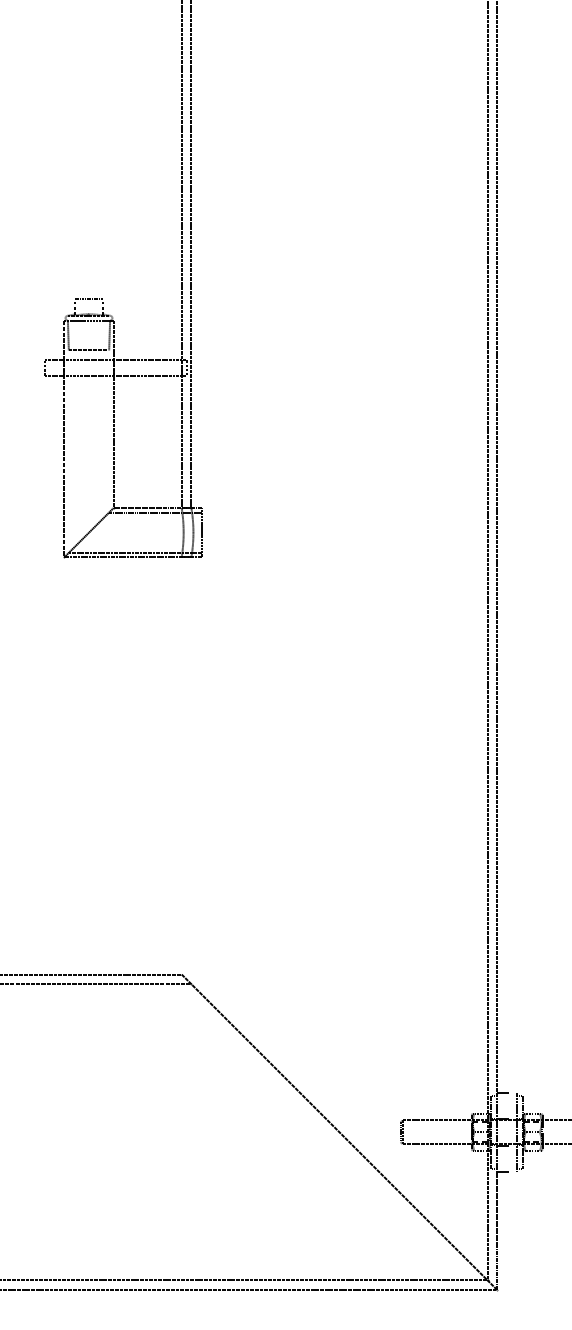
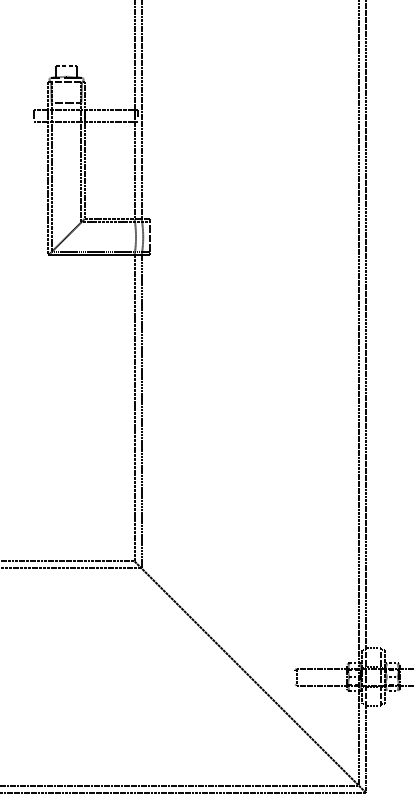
line: (109, 416) -> (81, 151), added
line: (68, 436) -> (51, 166), added
line: (181, 765) -> (134, 407), added
line: (191, 770) -> (141, 411), added

